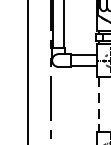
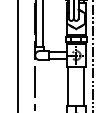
line: (99, 104) -> (68, 86), dashed -> solid

